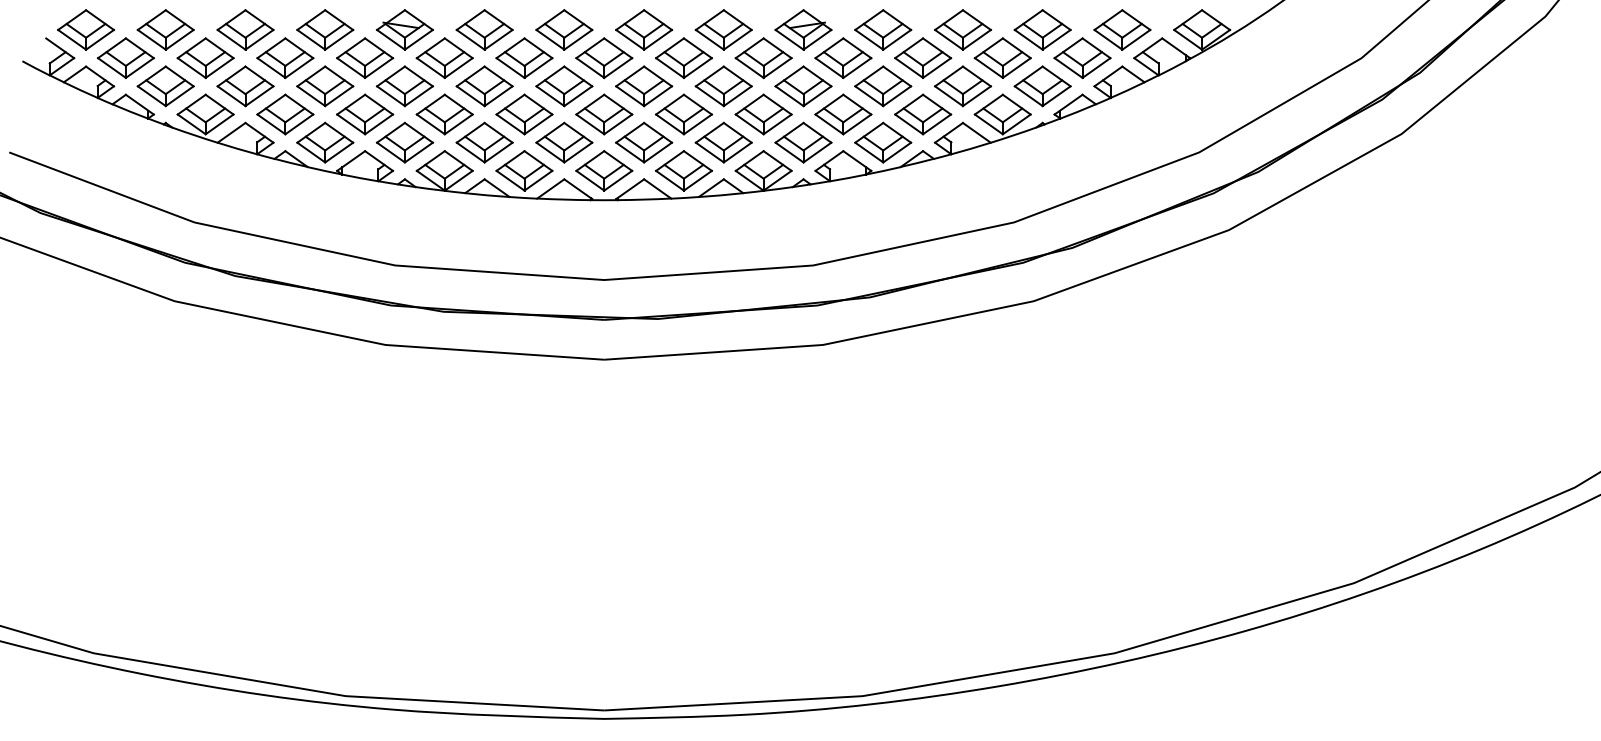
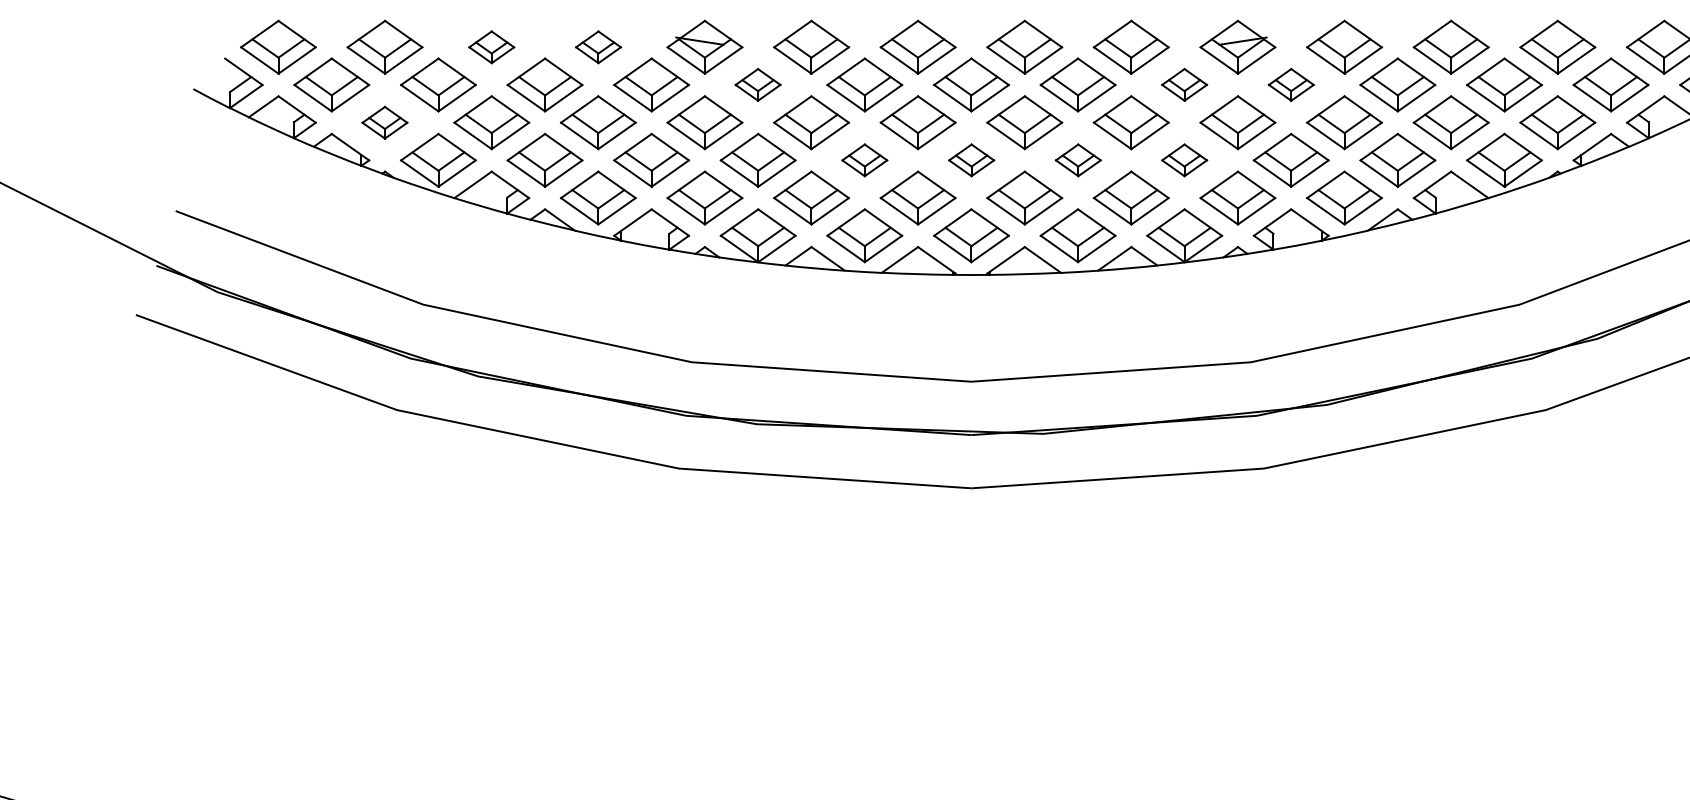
part: (245, 29) -> (491, 46), size x0.6
part: (325, 29) -> (598, 46), size x0.6
part: (444, 57) -> (757, 84), size x0.6
part: (763, 57) -> (1184, 84), size x0.6
part: (843, 57) -> (1291, 84), size x0.6
part: (165, 86) -> (384, 122), size x0.6
part: (524, 114) -> (864, 160), size x0.6
part: (604, 114) -> (971, 160), size x0.6
part: (684, 114) -> (1078, 160), size x0.6
part: (763, 114) -> (1184, 160), size x0.6

